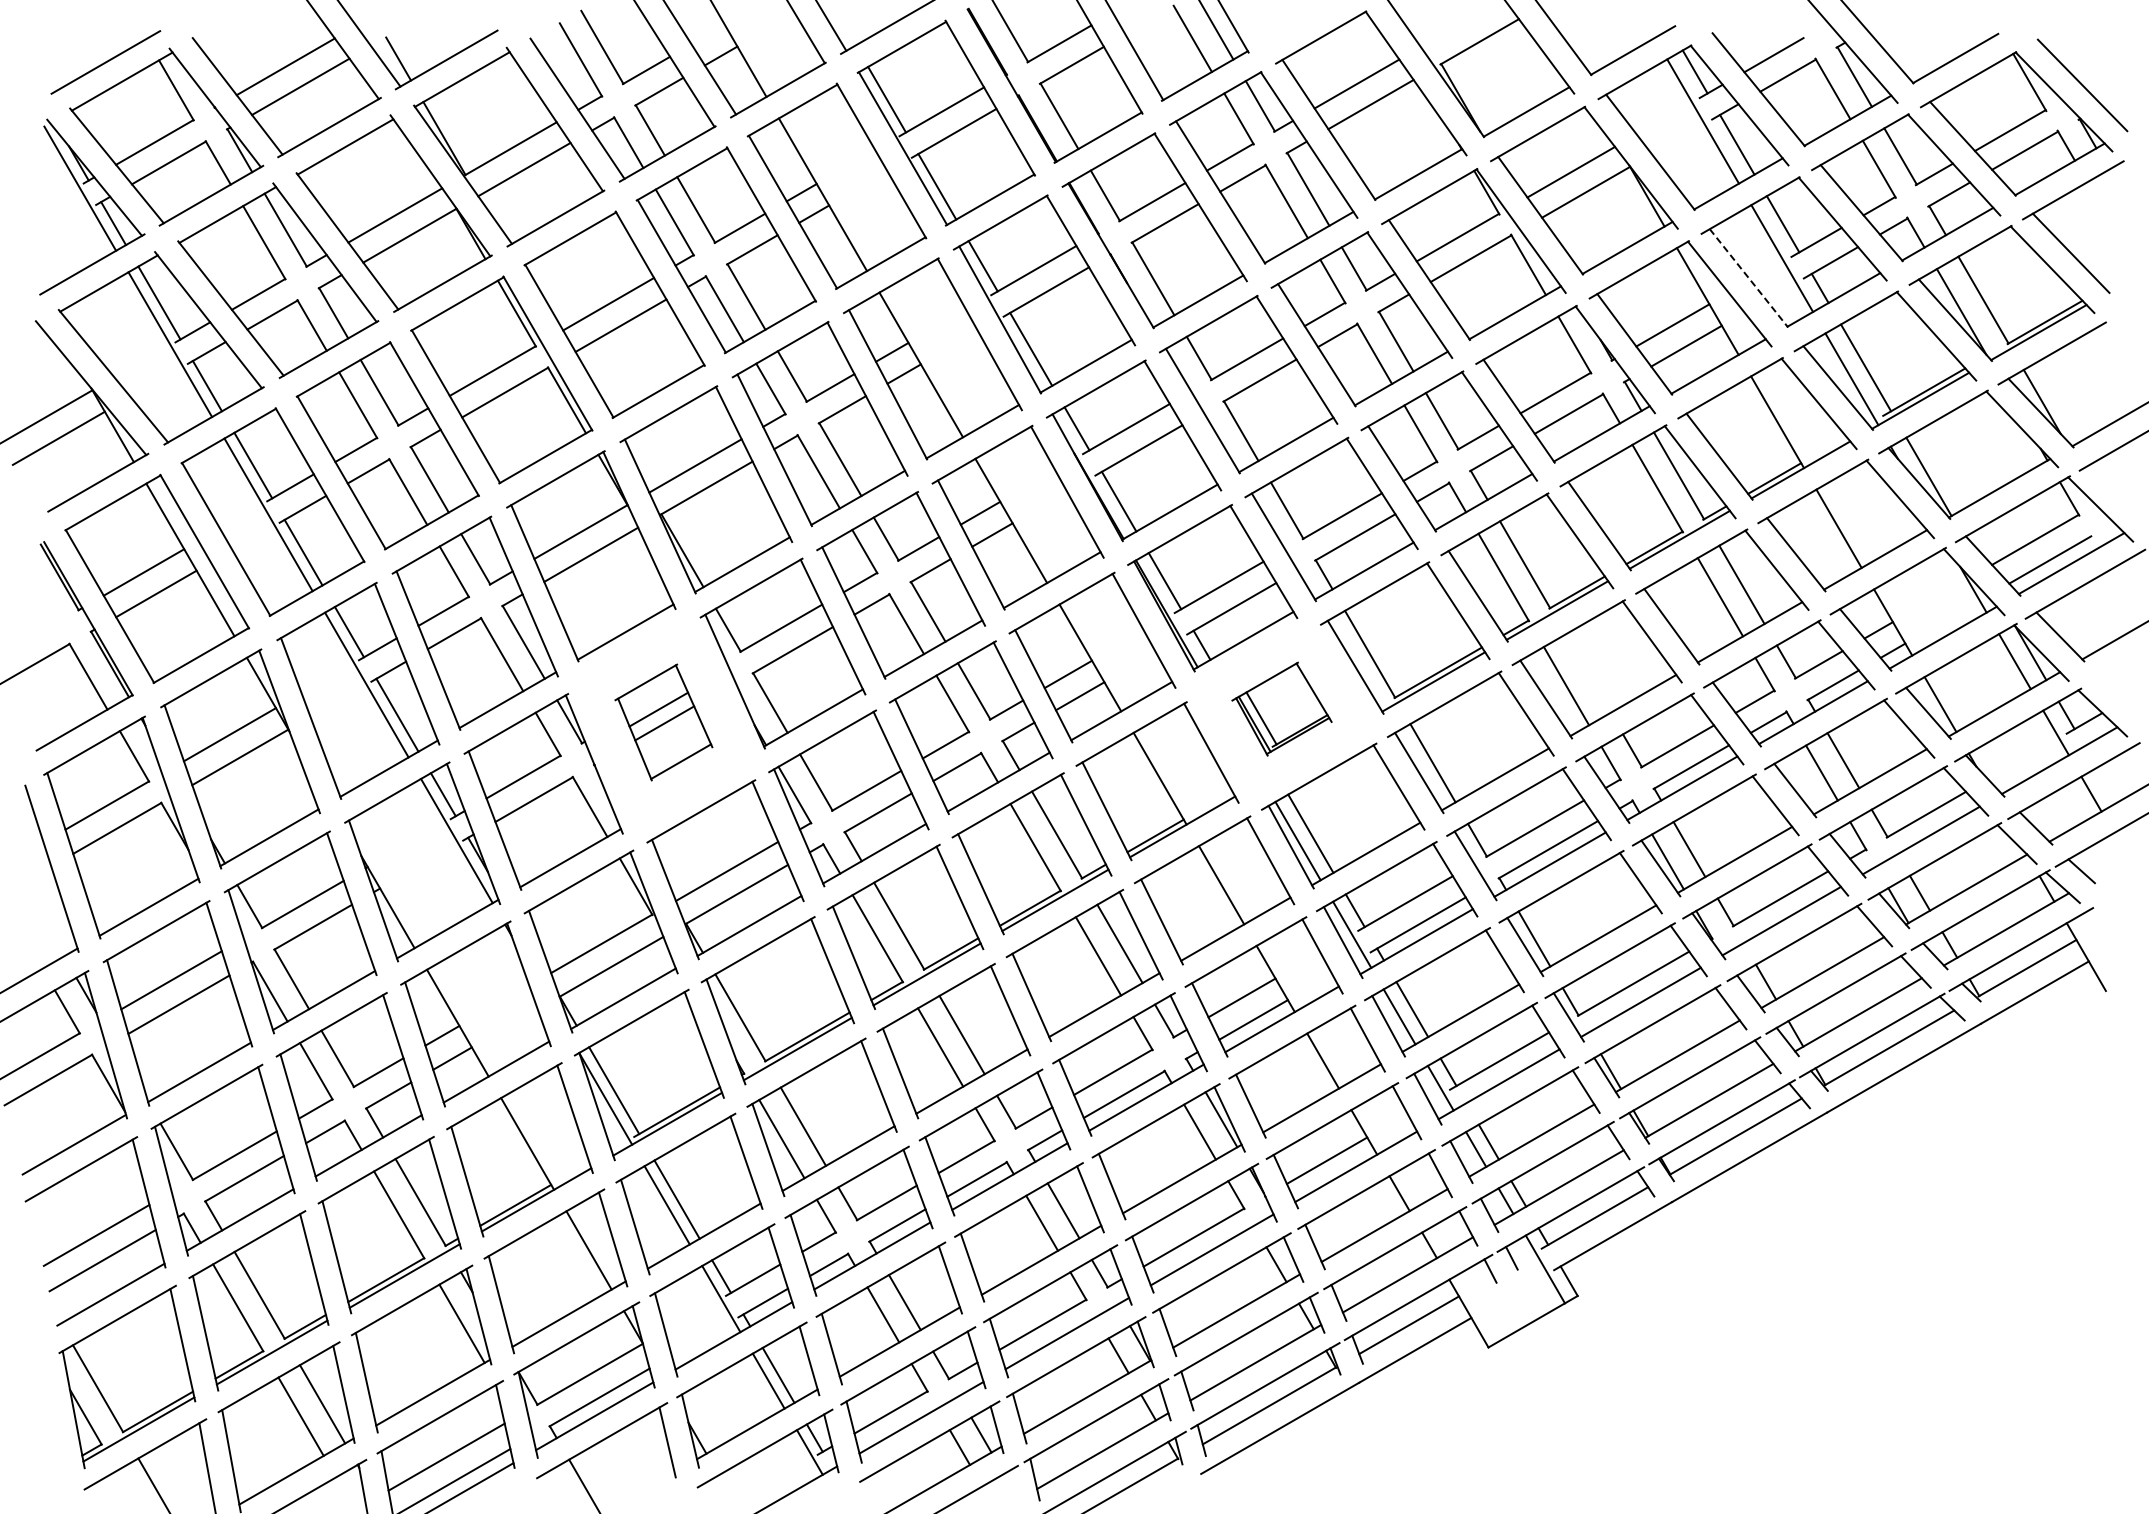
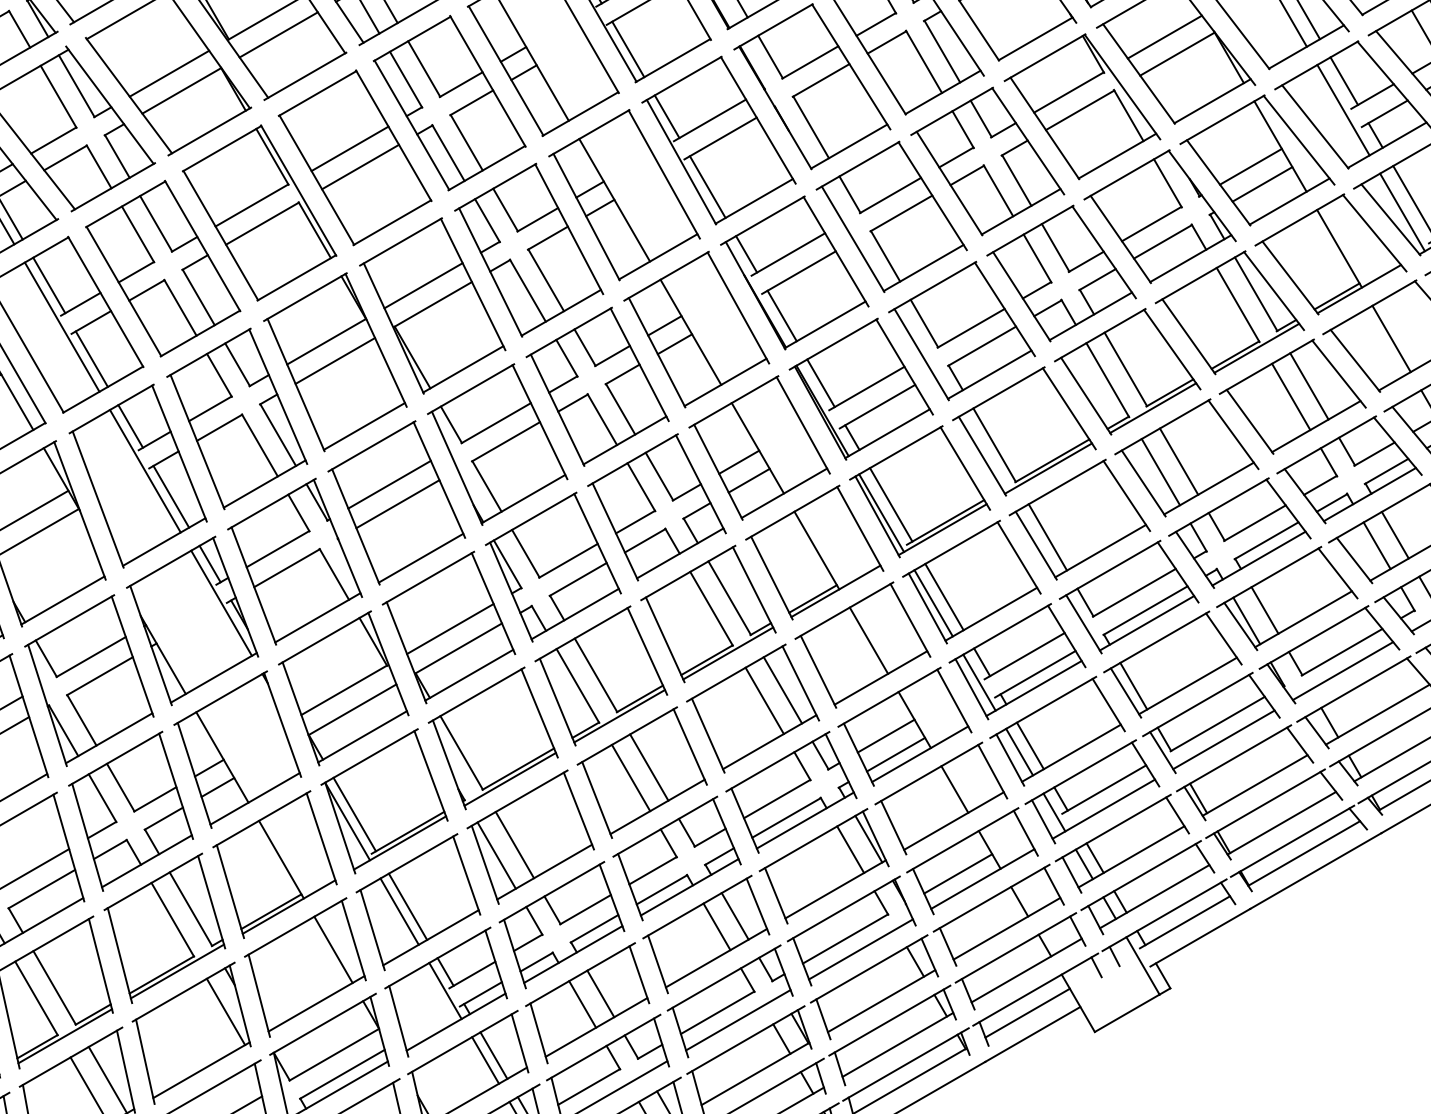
line: (1748, 278) -> (1314, 127), dashed -> solid
line: (1587, 673) -> (1178, 461), added
part: (1281, 708) -> (919, 491), size x1.67
part: (663, 722) -> (396, 502), size x1.67

